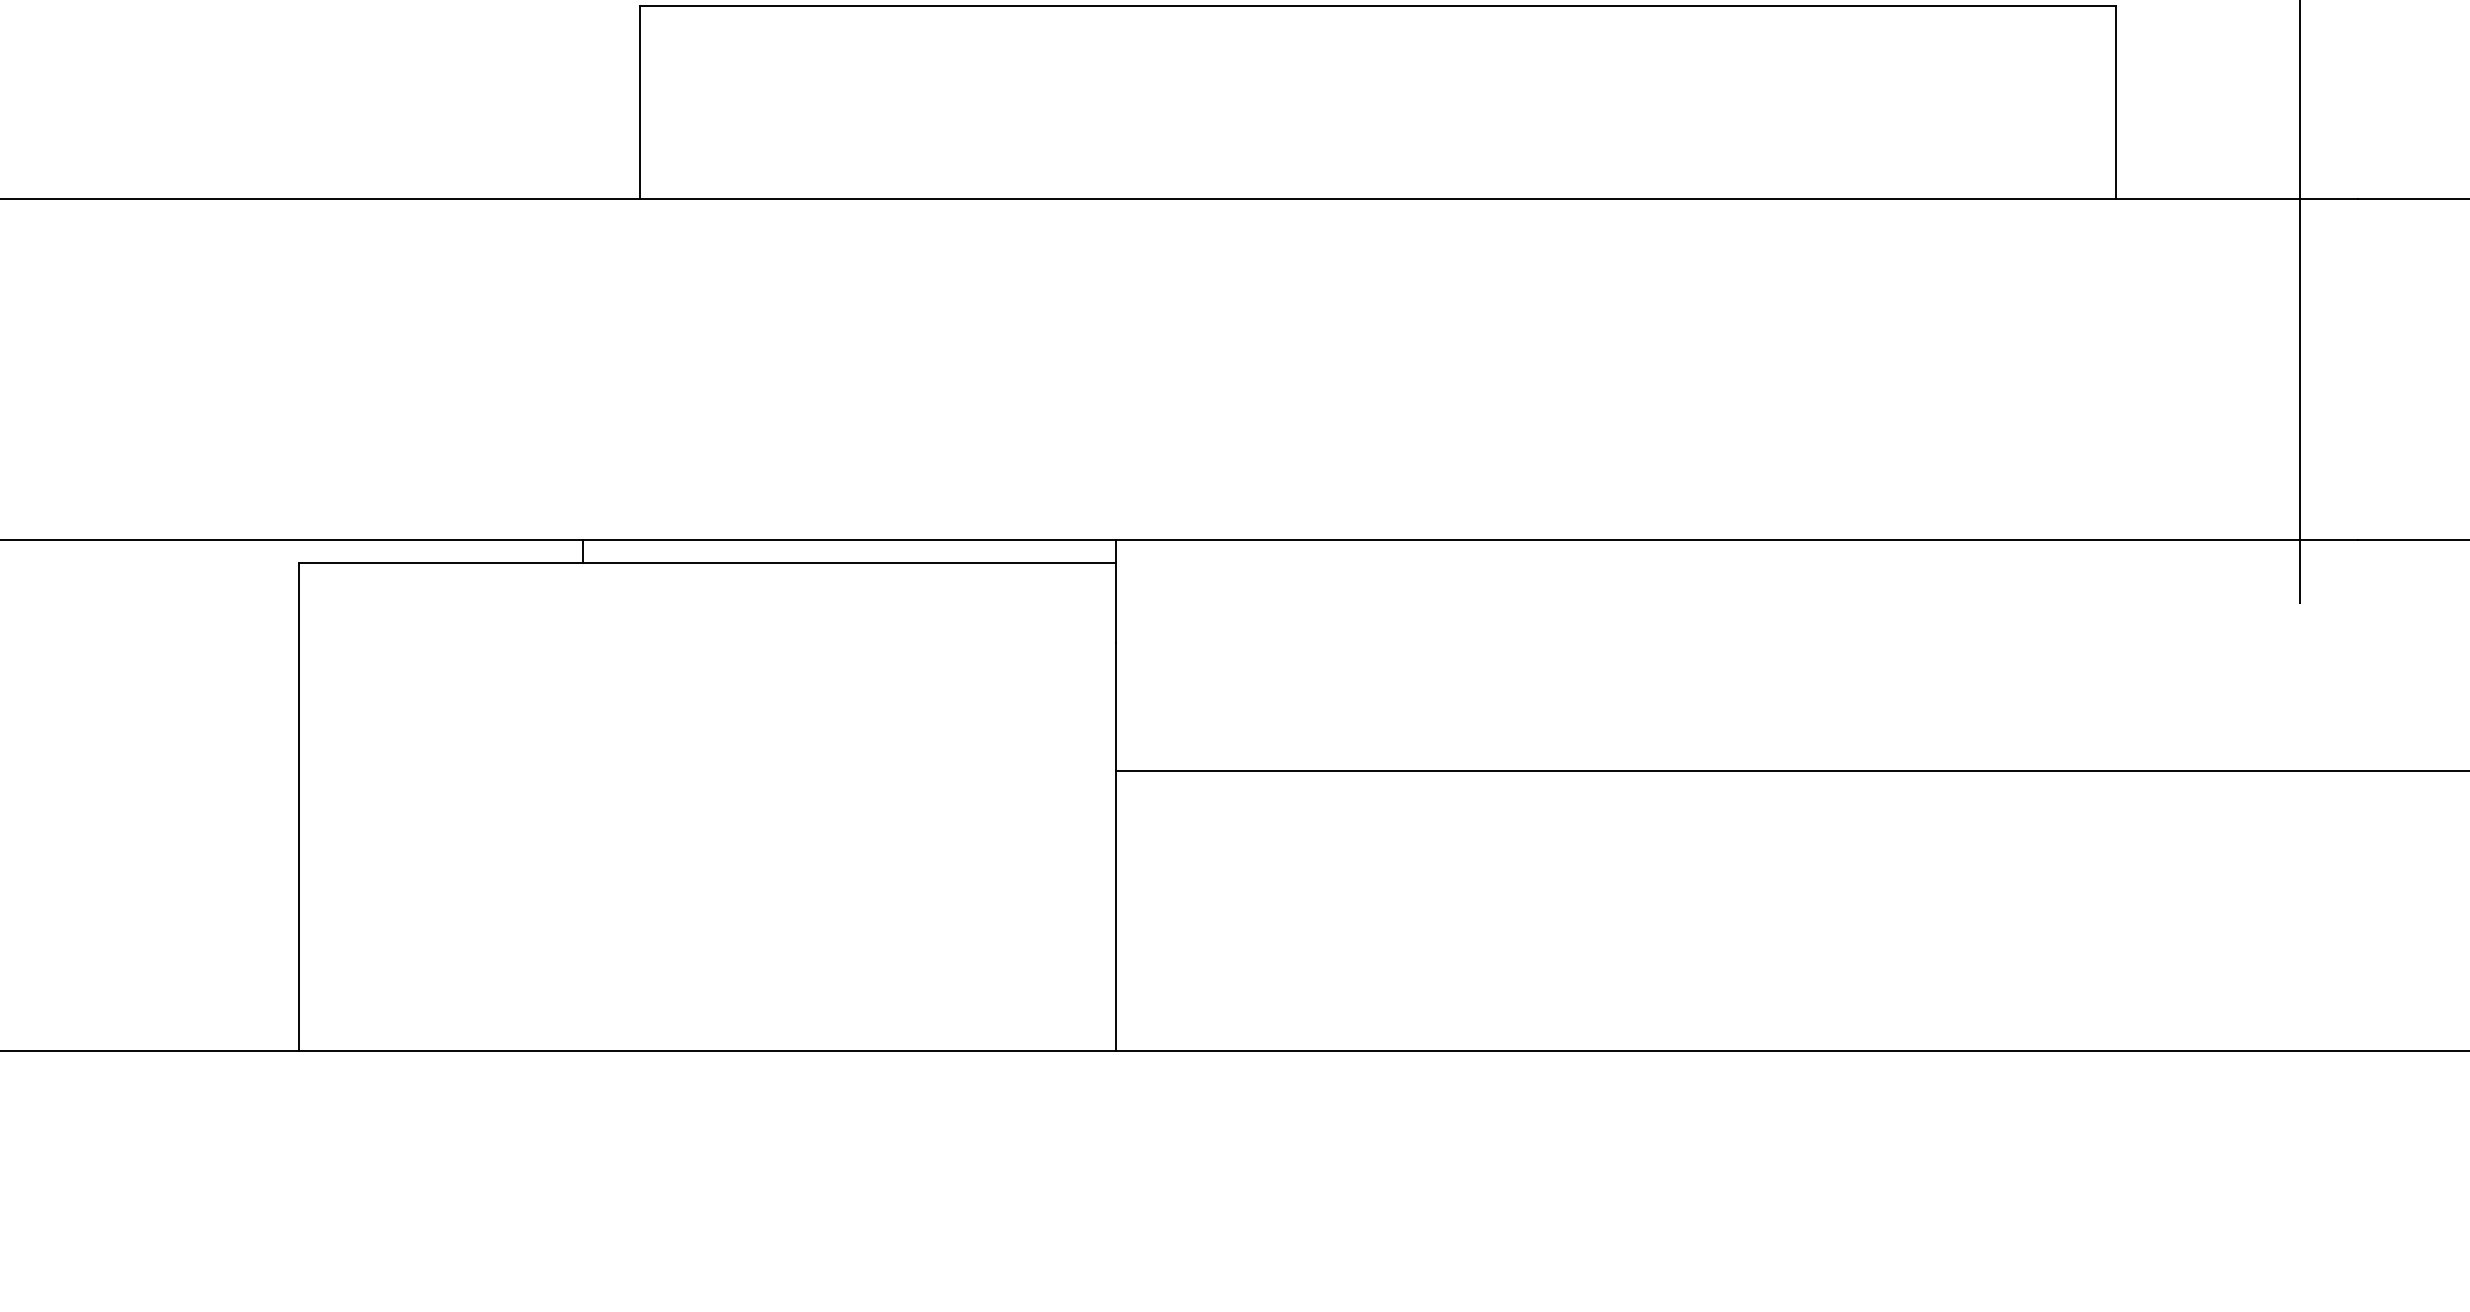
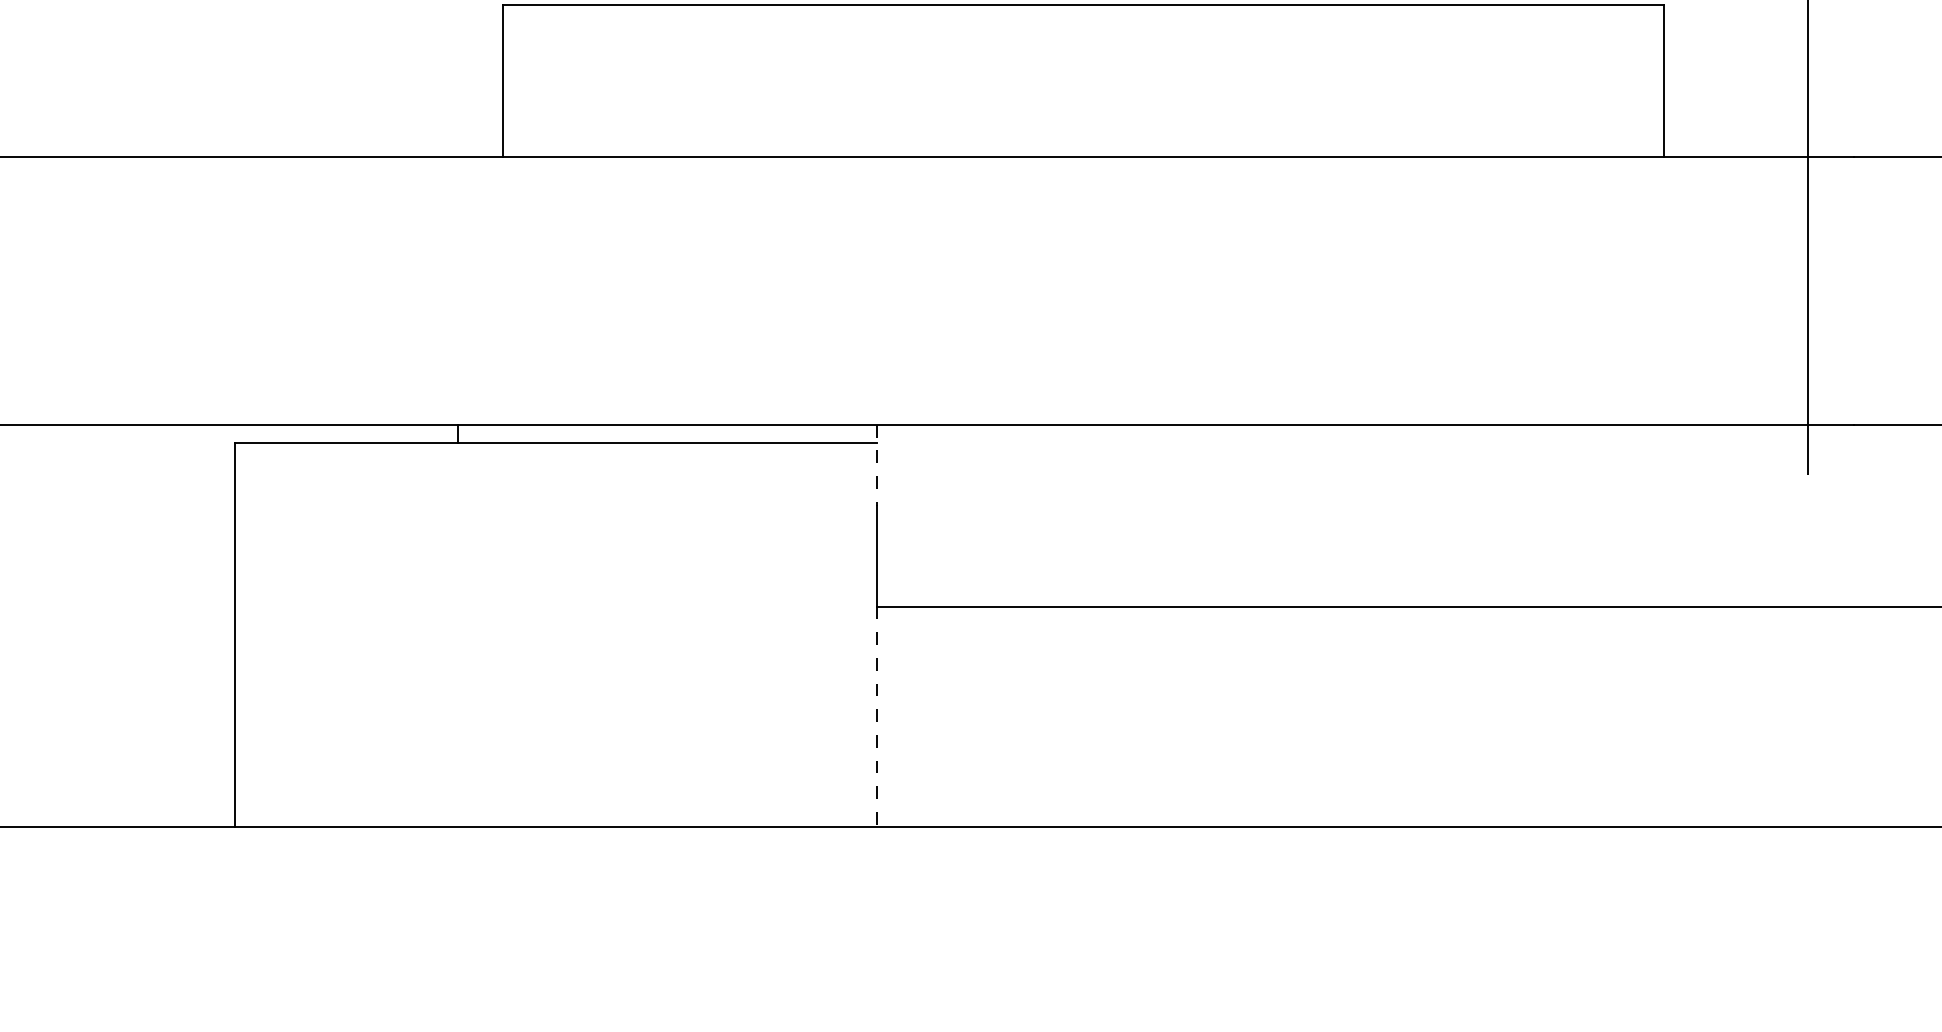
line: (1116, 591) -> (877, 465), solid -> dashed
line: (1116, 912) -> (877, 717), solid -> dashed

